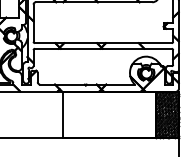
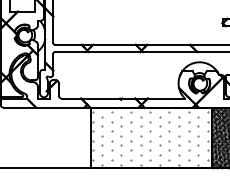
hatch: (107, 114) -> (149, 137), added

